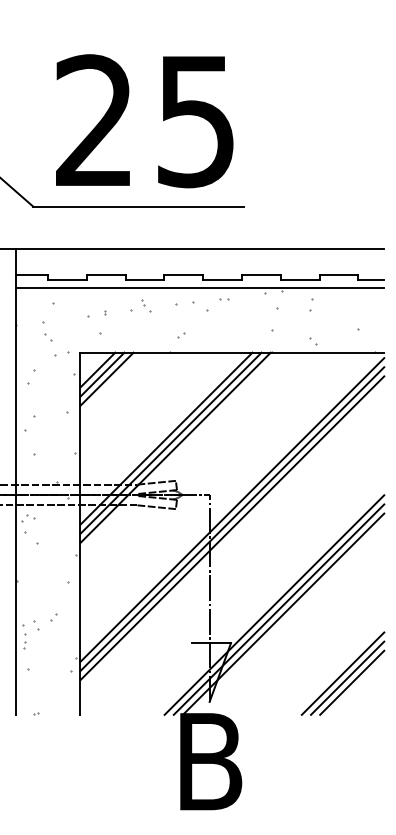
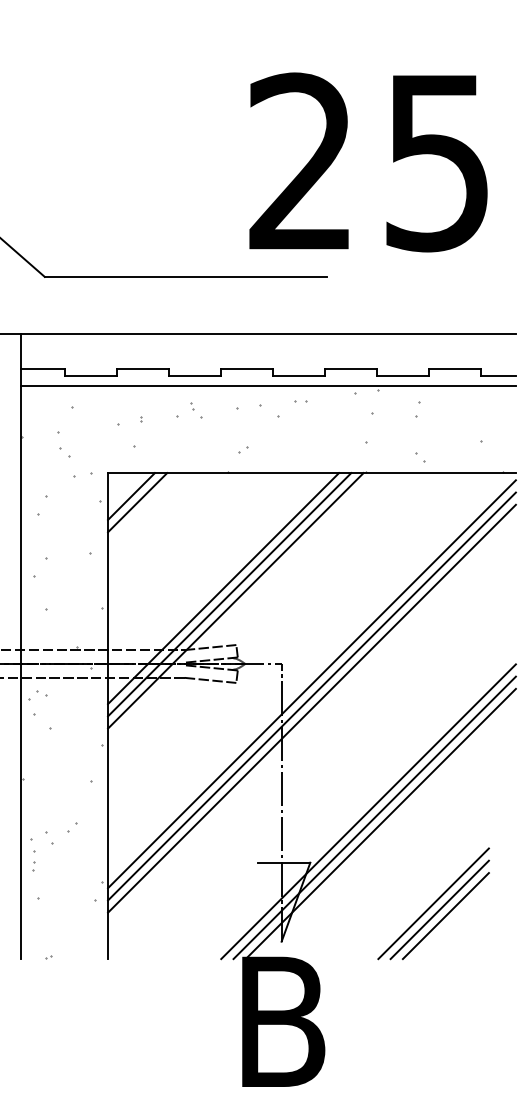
text: (144, 121) -> (368, 162), moved
line: (106, 379) -> (143, 508), removed
part: (342, 673) -> (433, 903), moved

